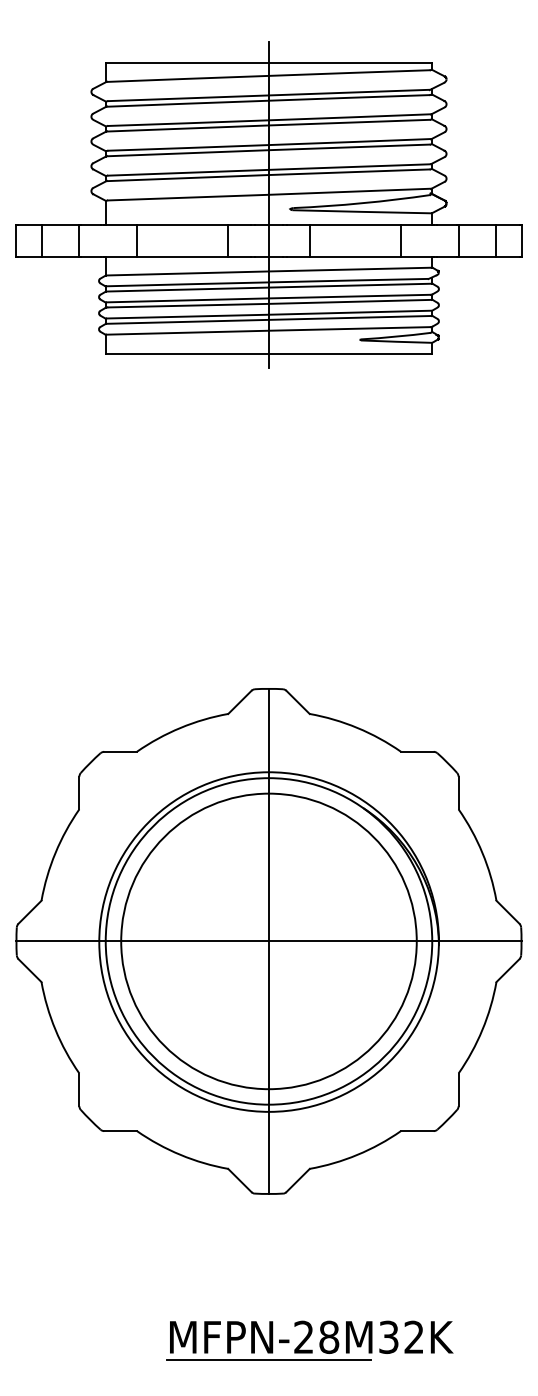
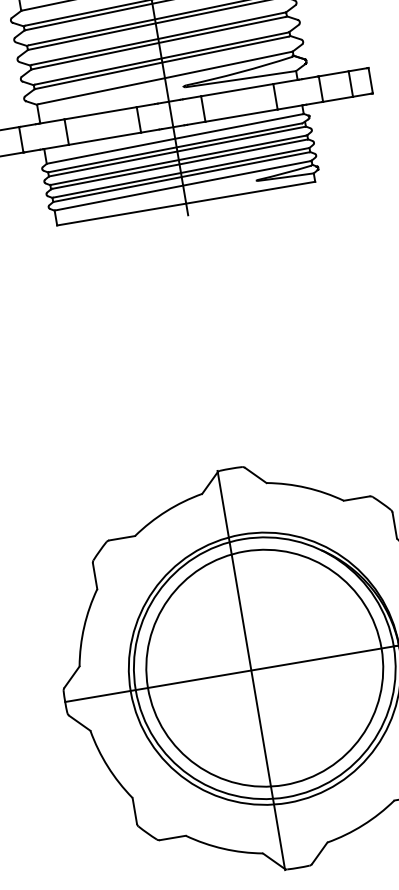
line: (269, 940) -> (251, 669), moved

